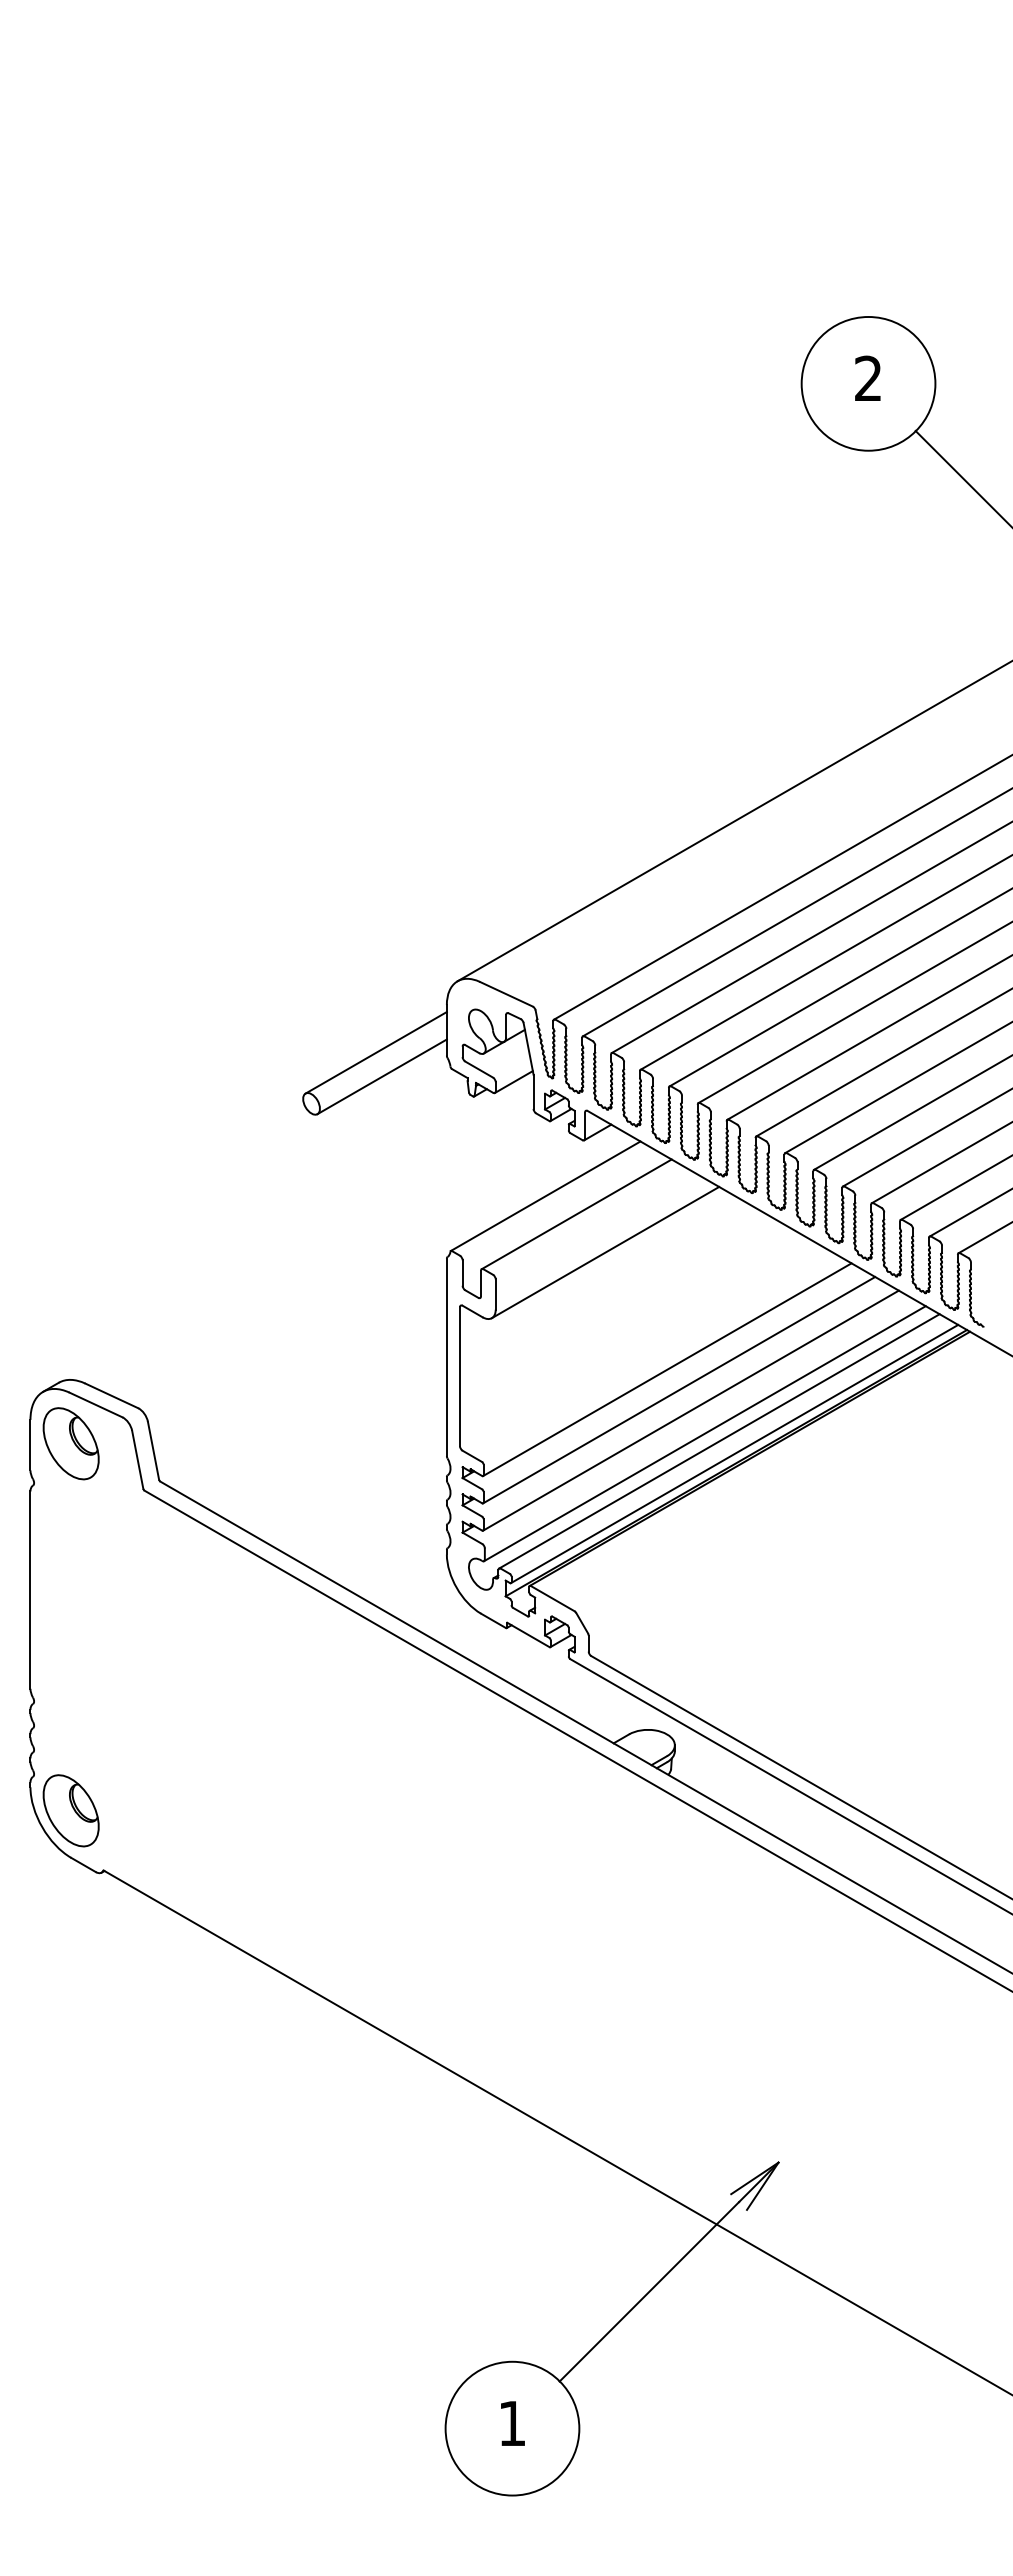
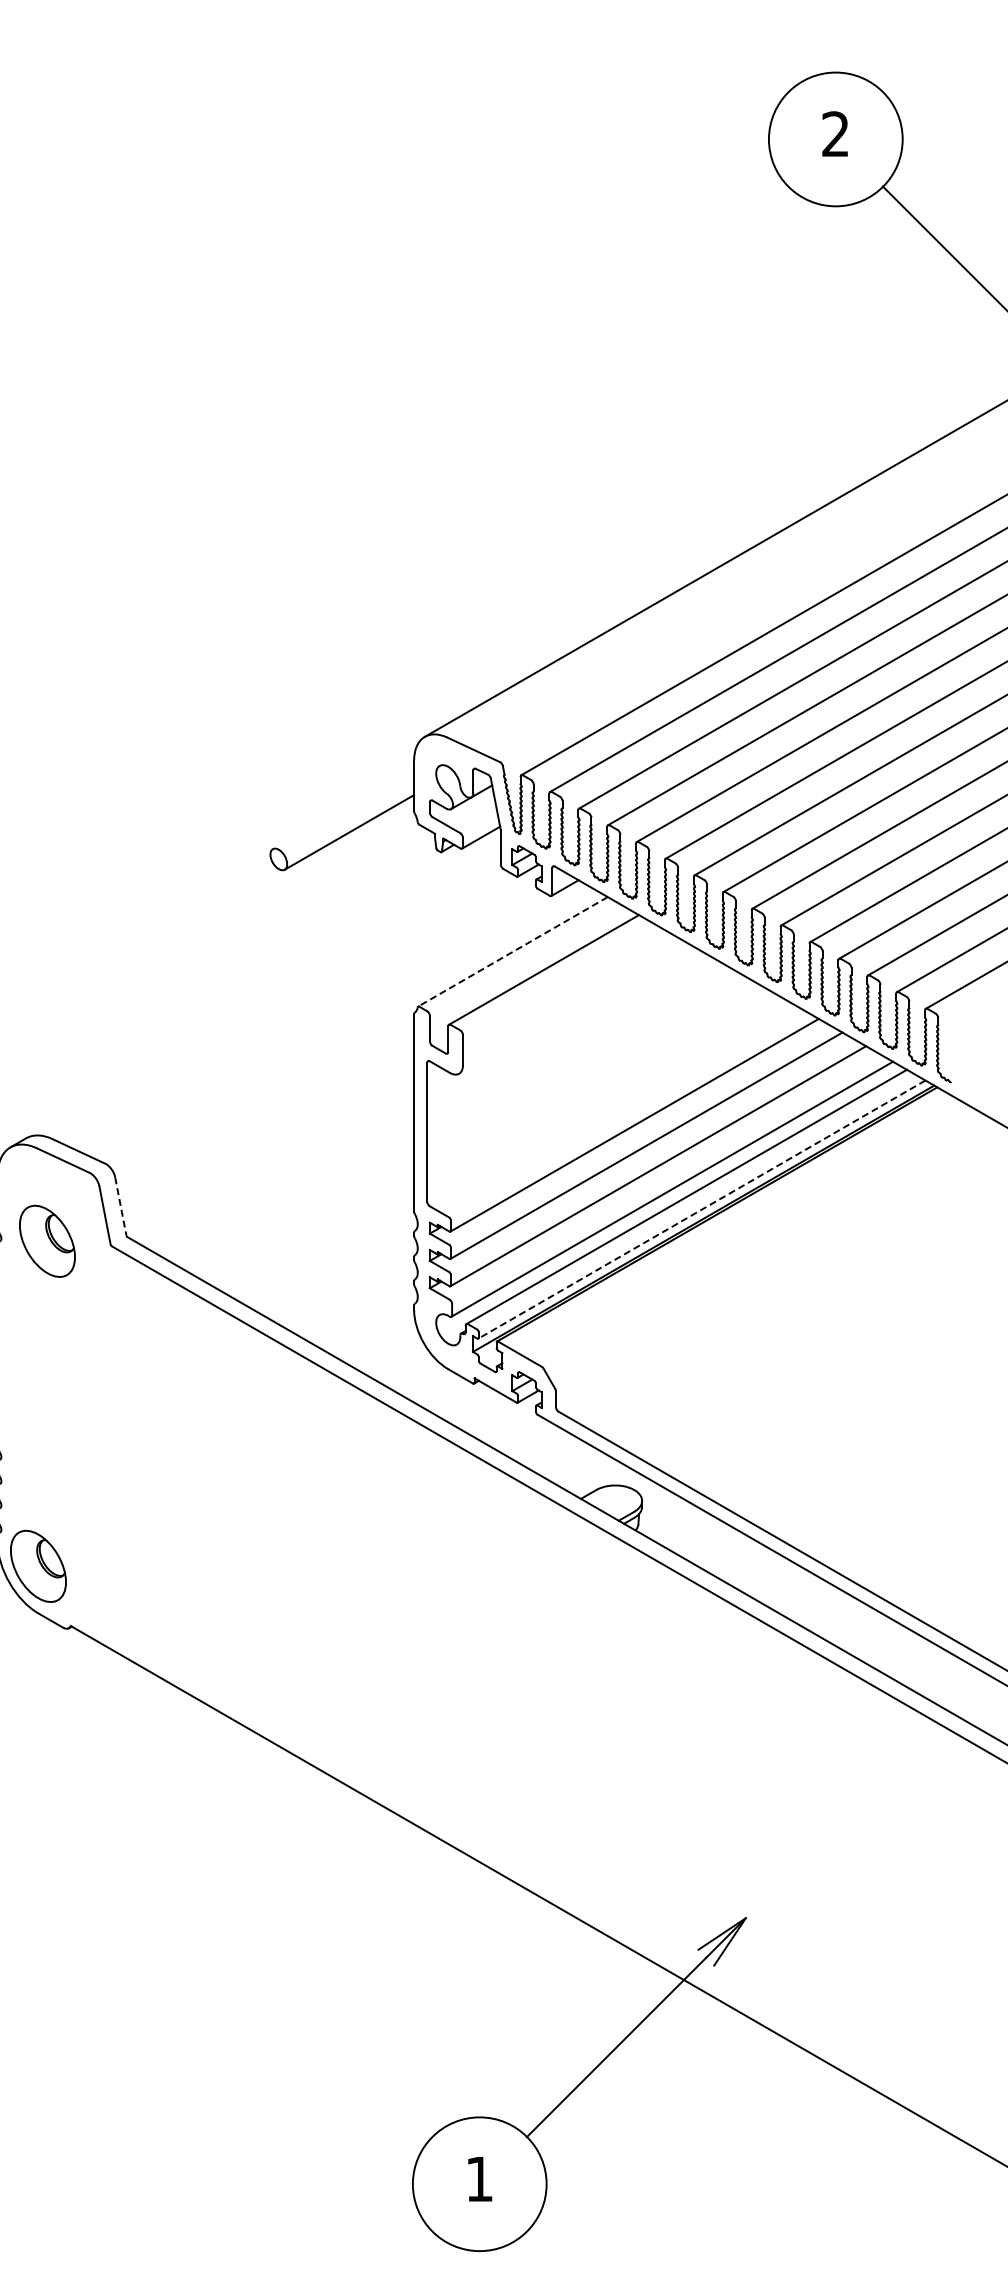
line: (375, 1052) -> (342, 808), removed
line: (545, 1196) -> (512, 952), solid -> dashed
line: (605, 1252) -> (572, 1008), removed
part: (70, 1443) -> (46, 1241), moved
line: (153, 1451) -> (120, 1207), solid -> dashed
line: (734, 1454) -> (701, 1210), solid -> dashed

